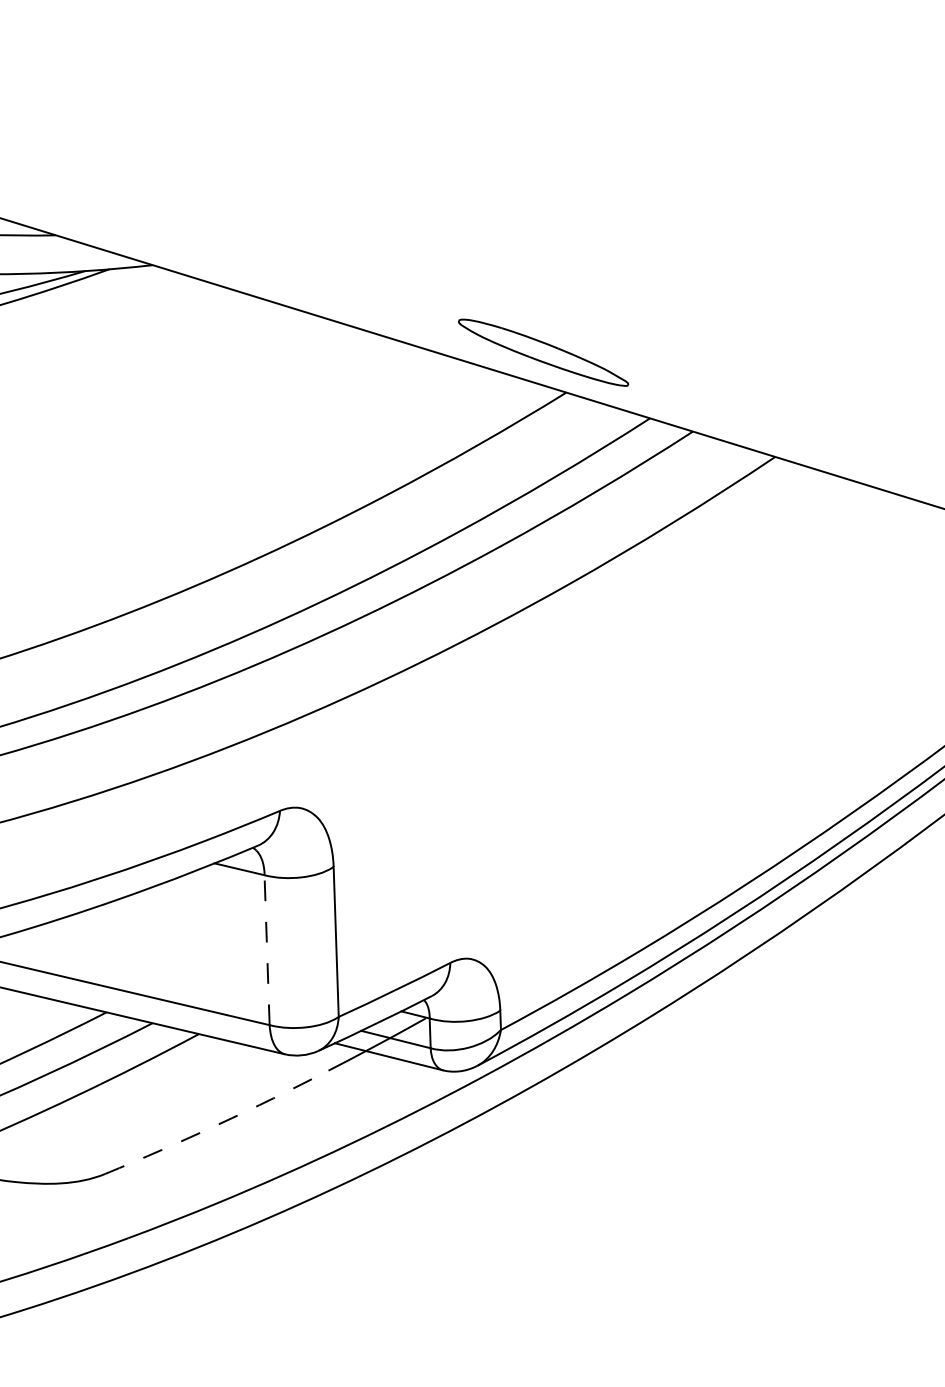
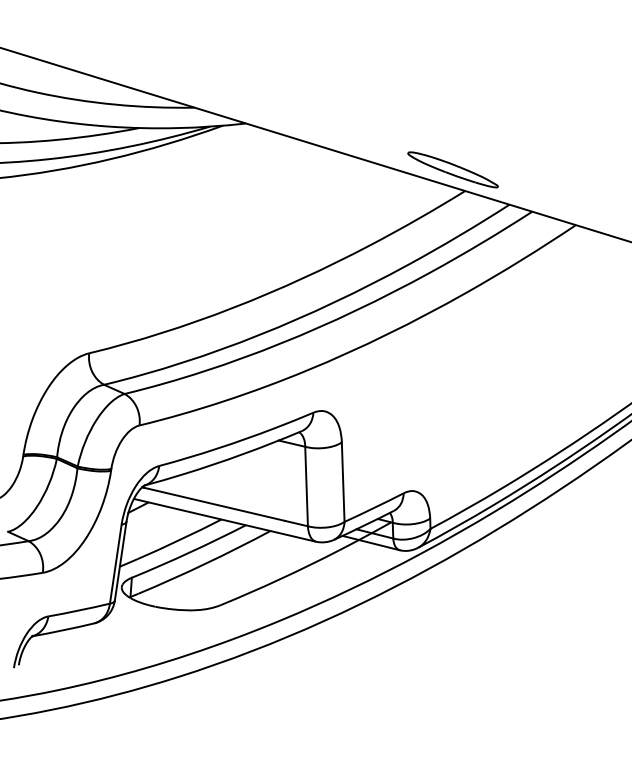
line: (266, 950) -> (306, 486), dashed -> solid
arc: (217, 1125) -> (280, 579), dashed -> solid

